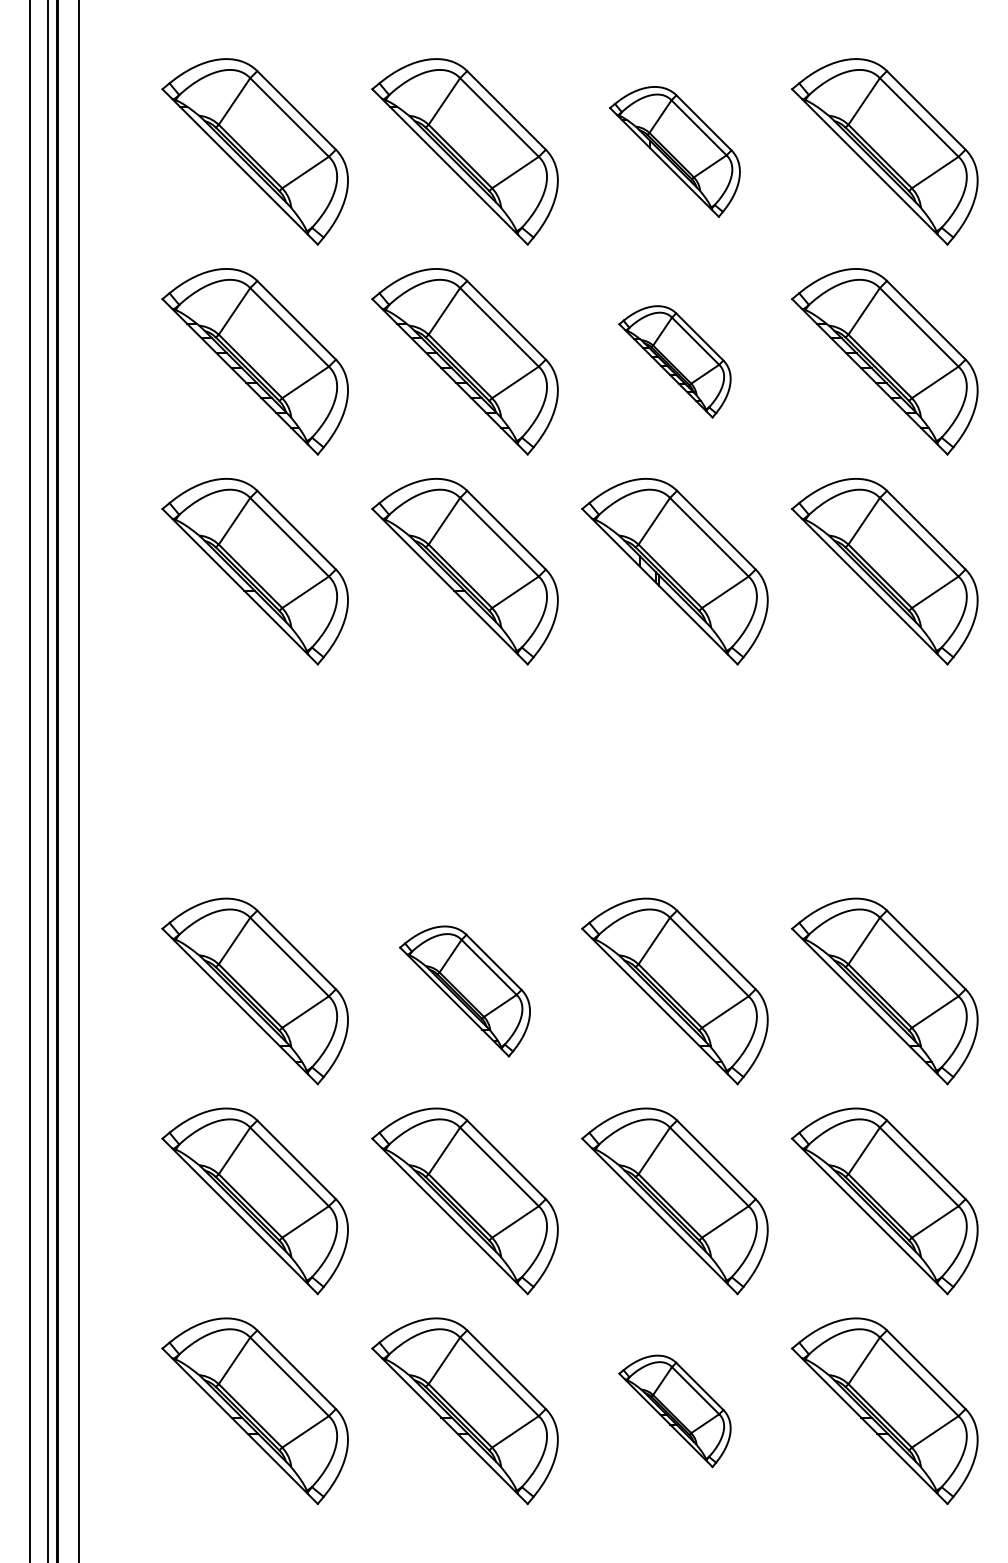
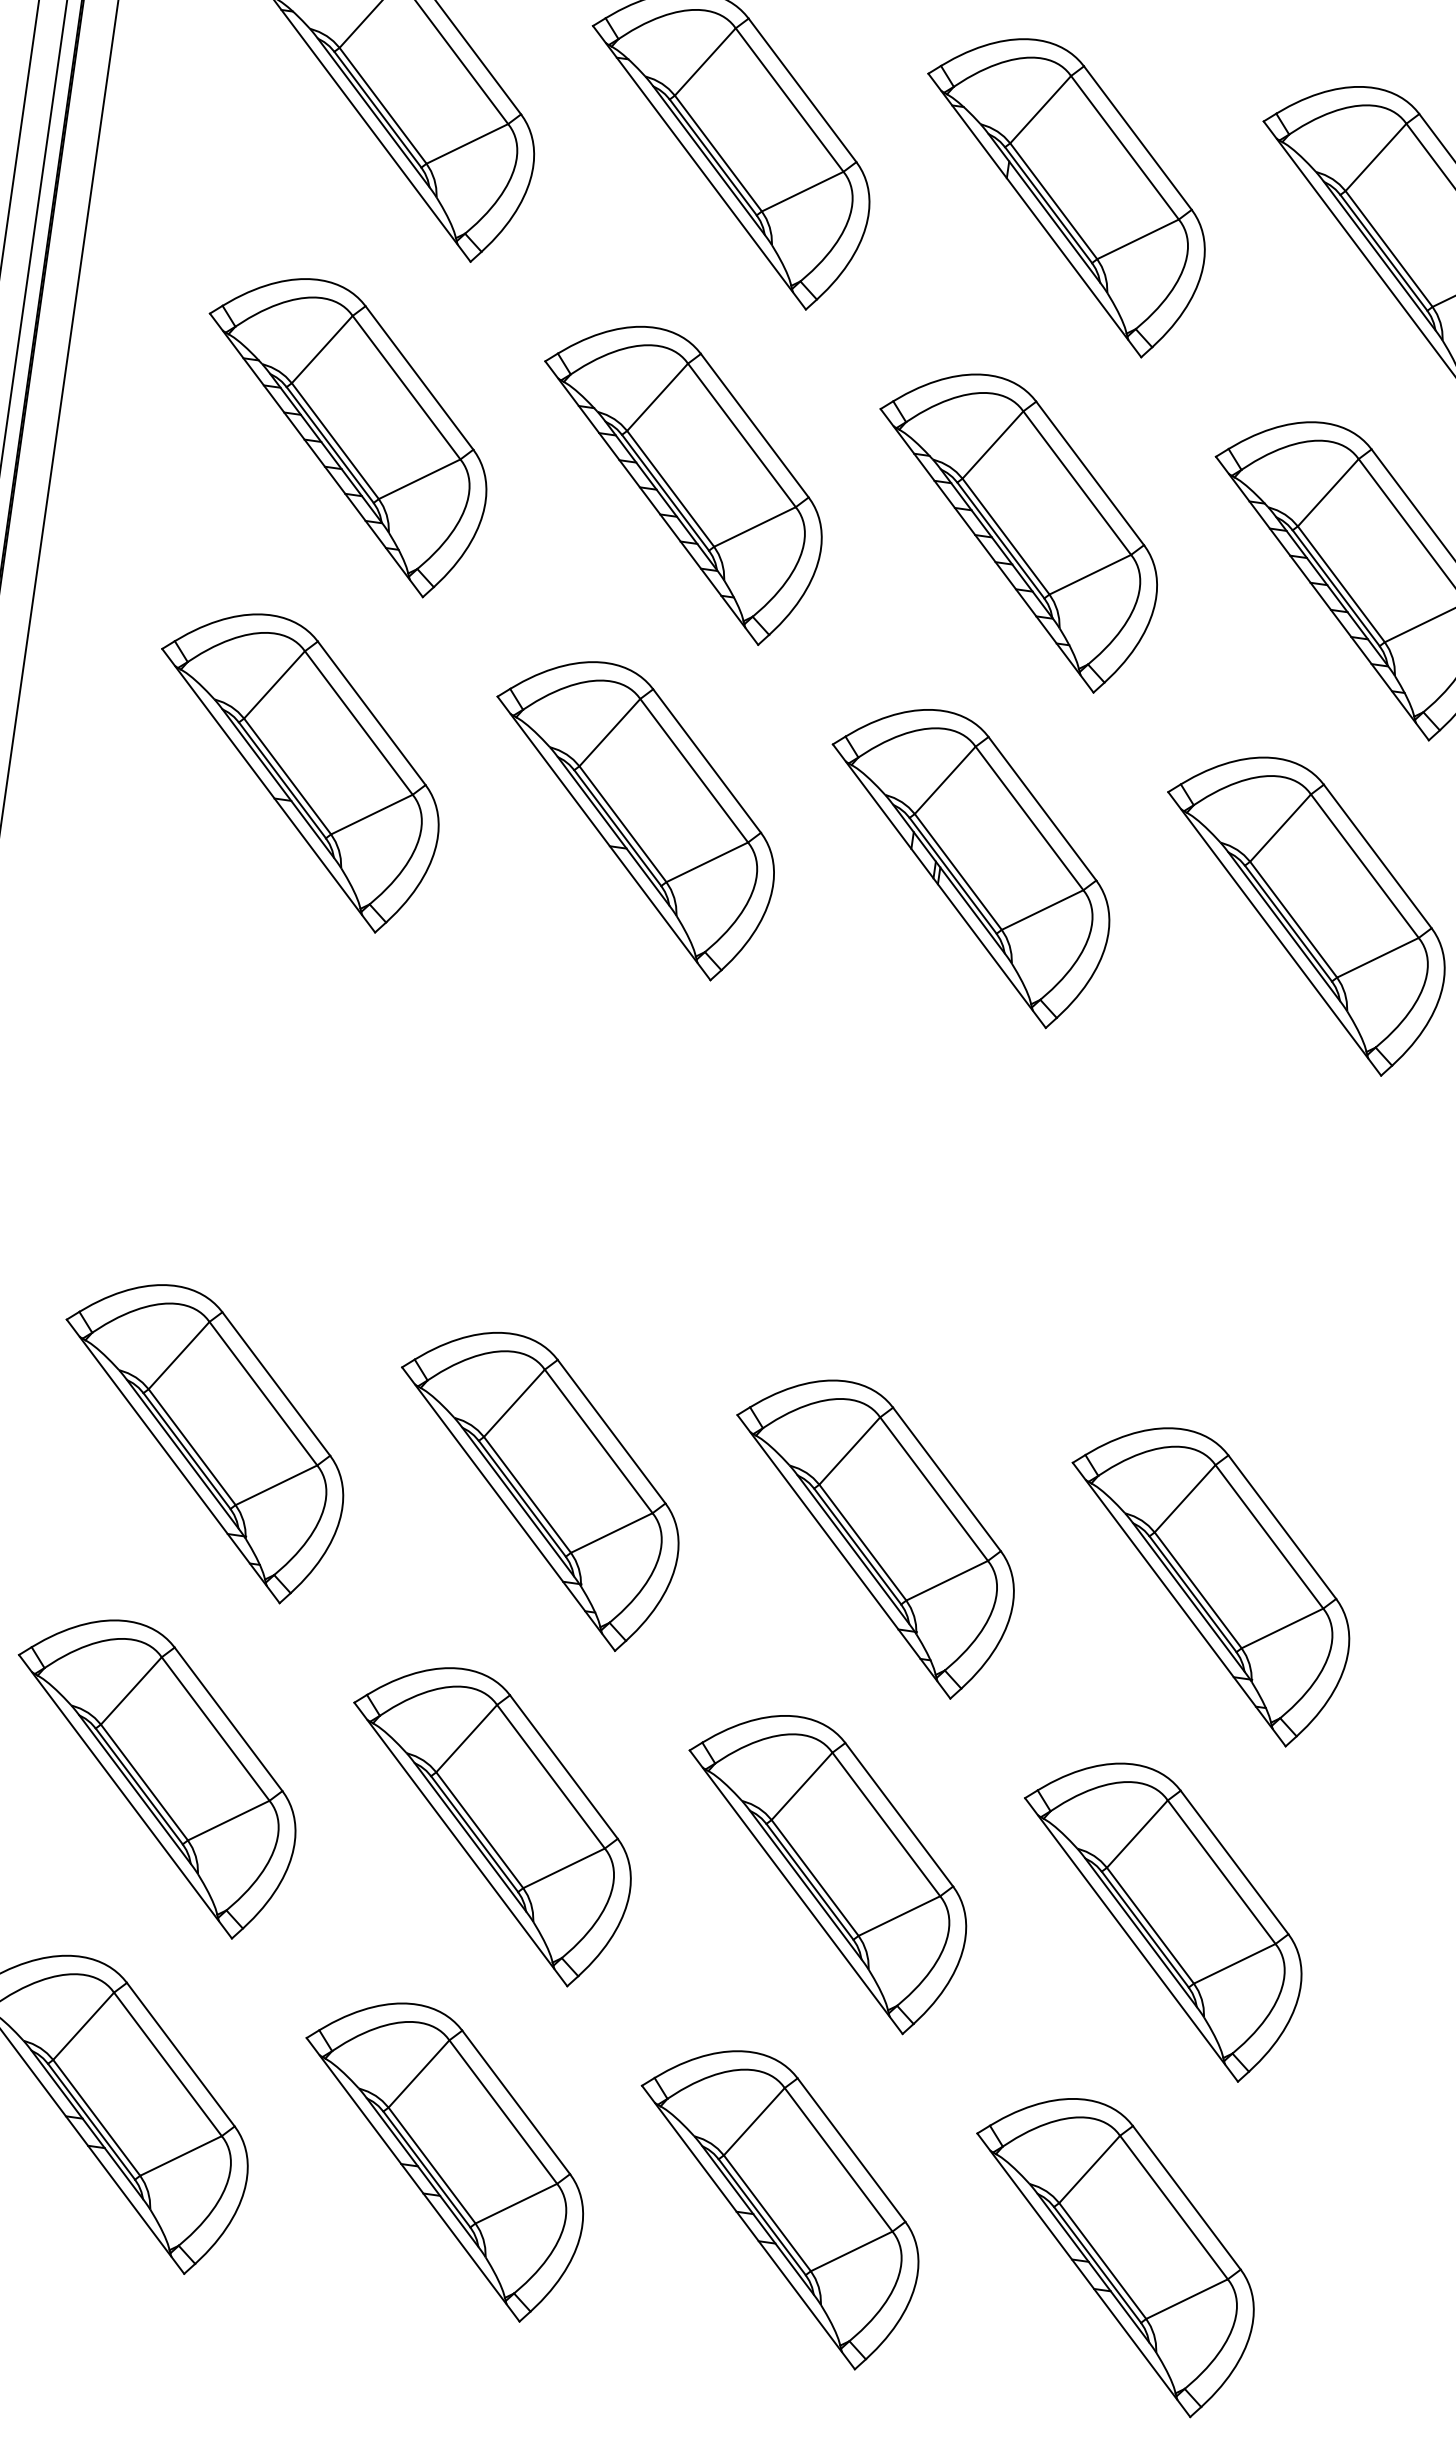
part: (674, 151) -> (1061, 194), size x1.43
part: (674, 361) -> (1013, 529), size x1.67
part: (464, 991) -> (535, 1488), size x1.43
part: (674, 1411) -> (775, 2207), size x1.67

